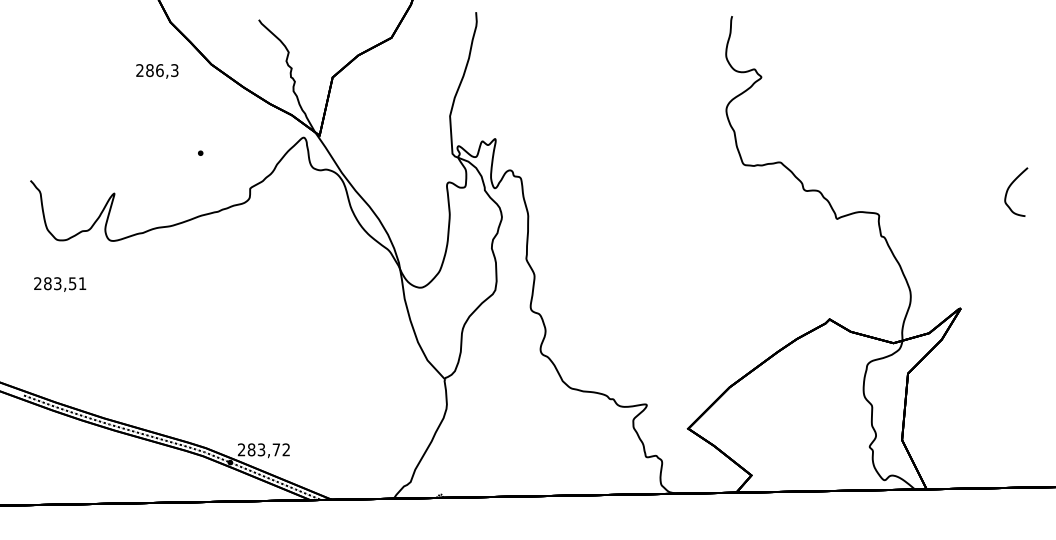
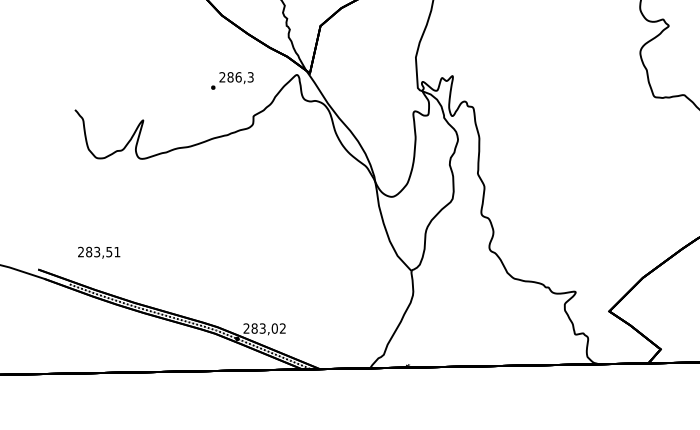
text: (157, 71) -> (236, 78), moved
text: (60, 284) -> (99, 252), moved
text: (276, 449) -> (274, 328), 283,72 -> 283,02

